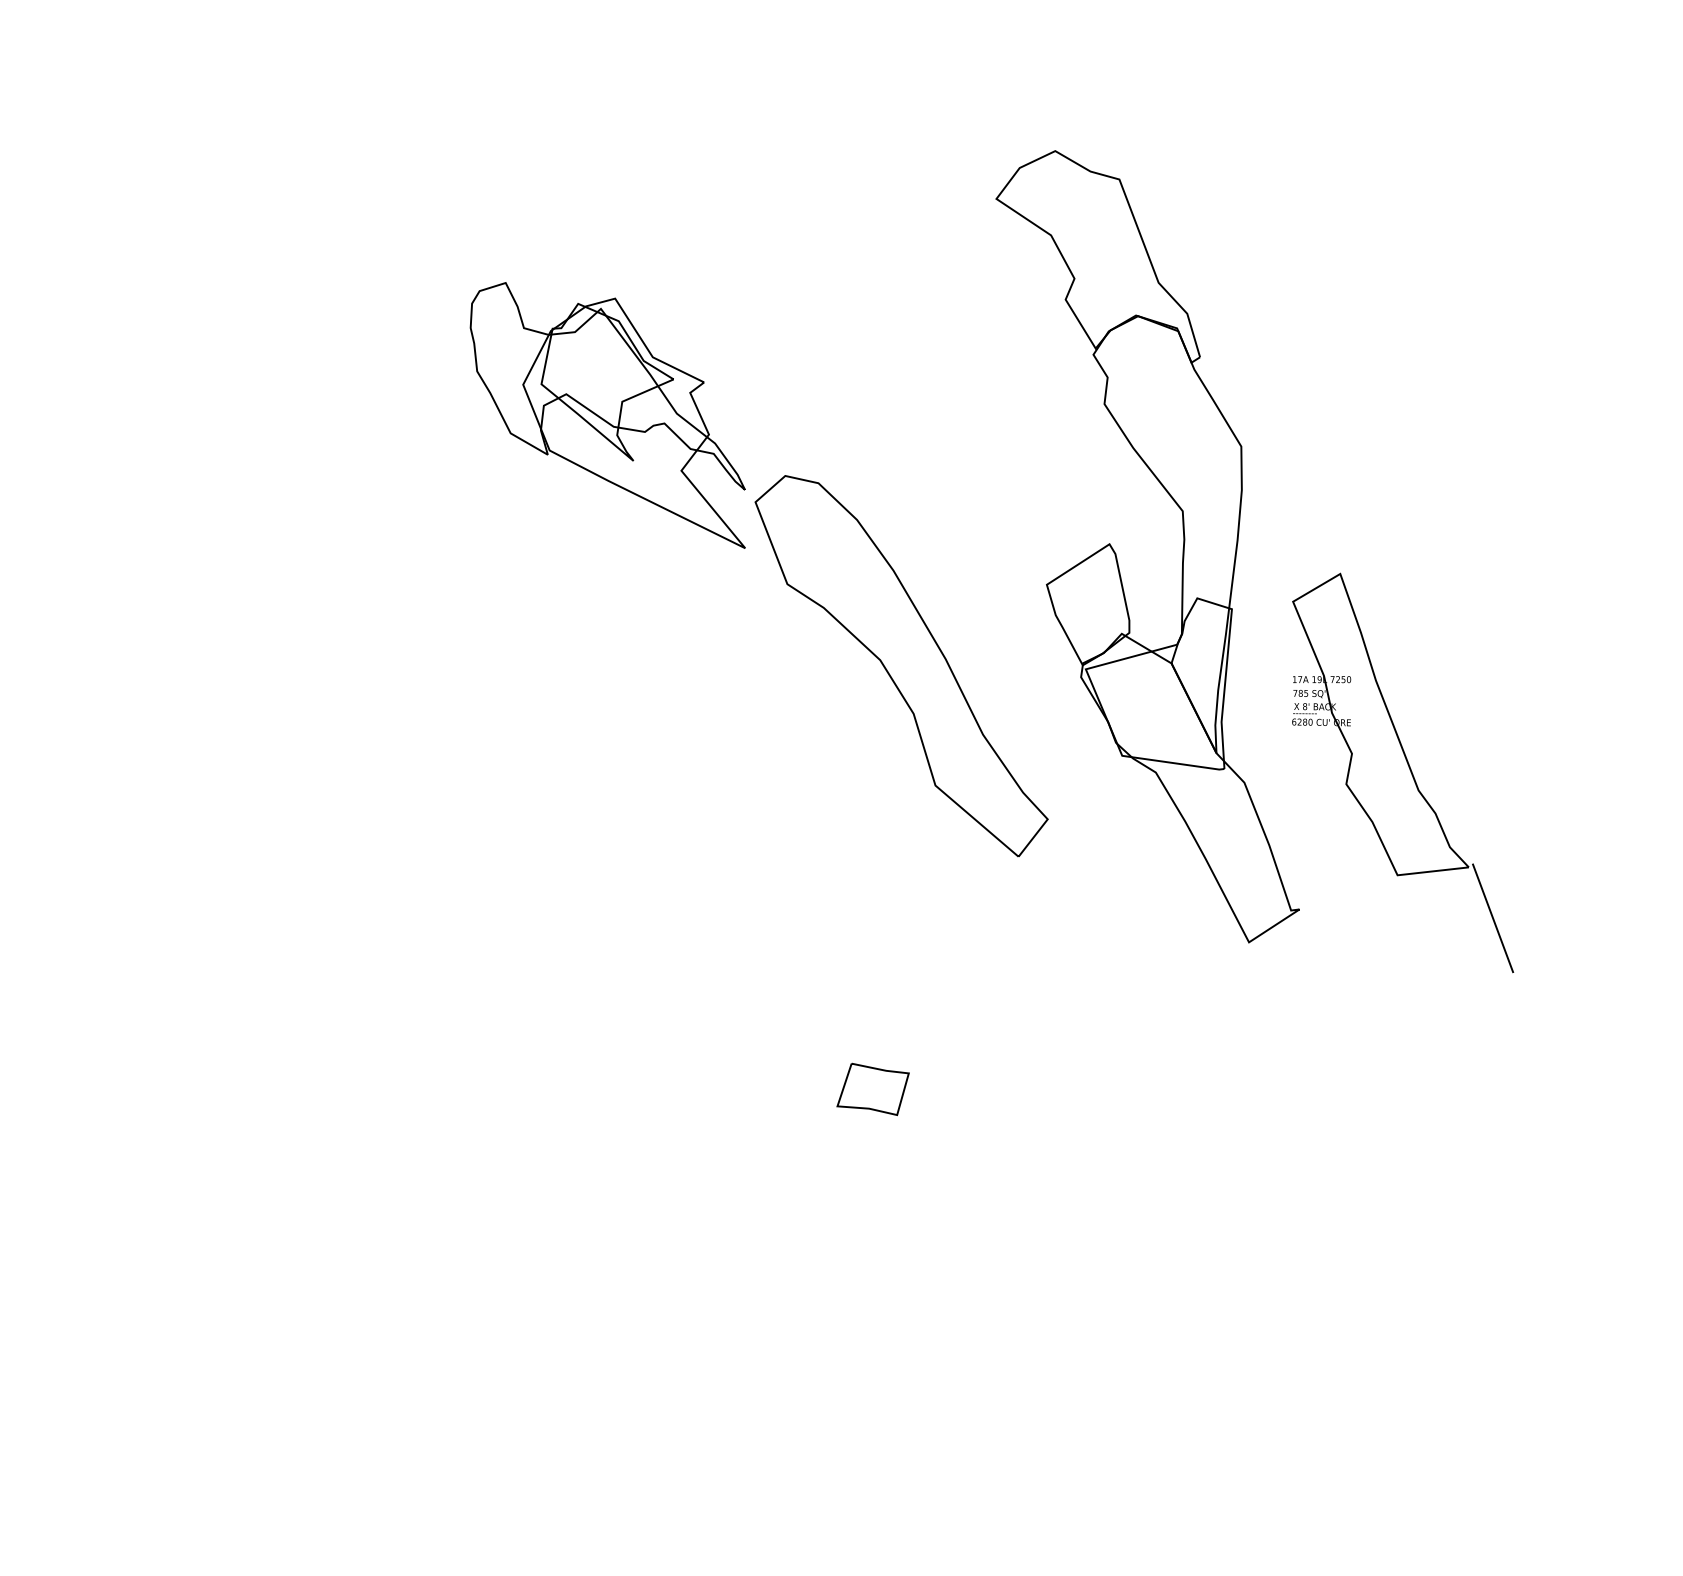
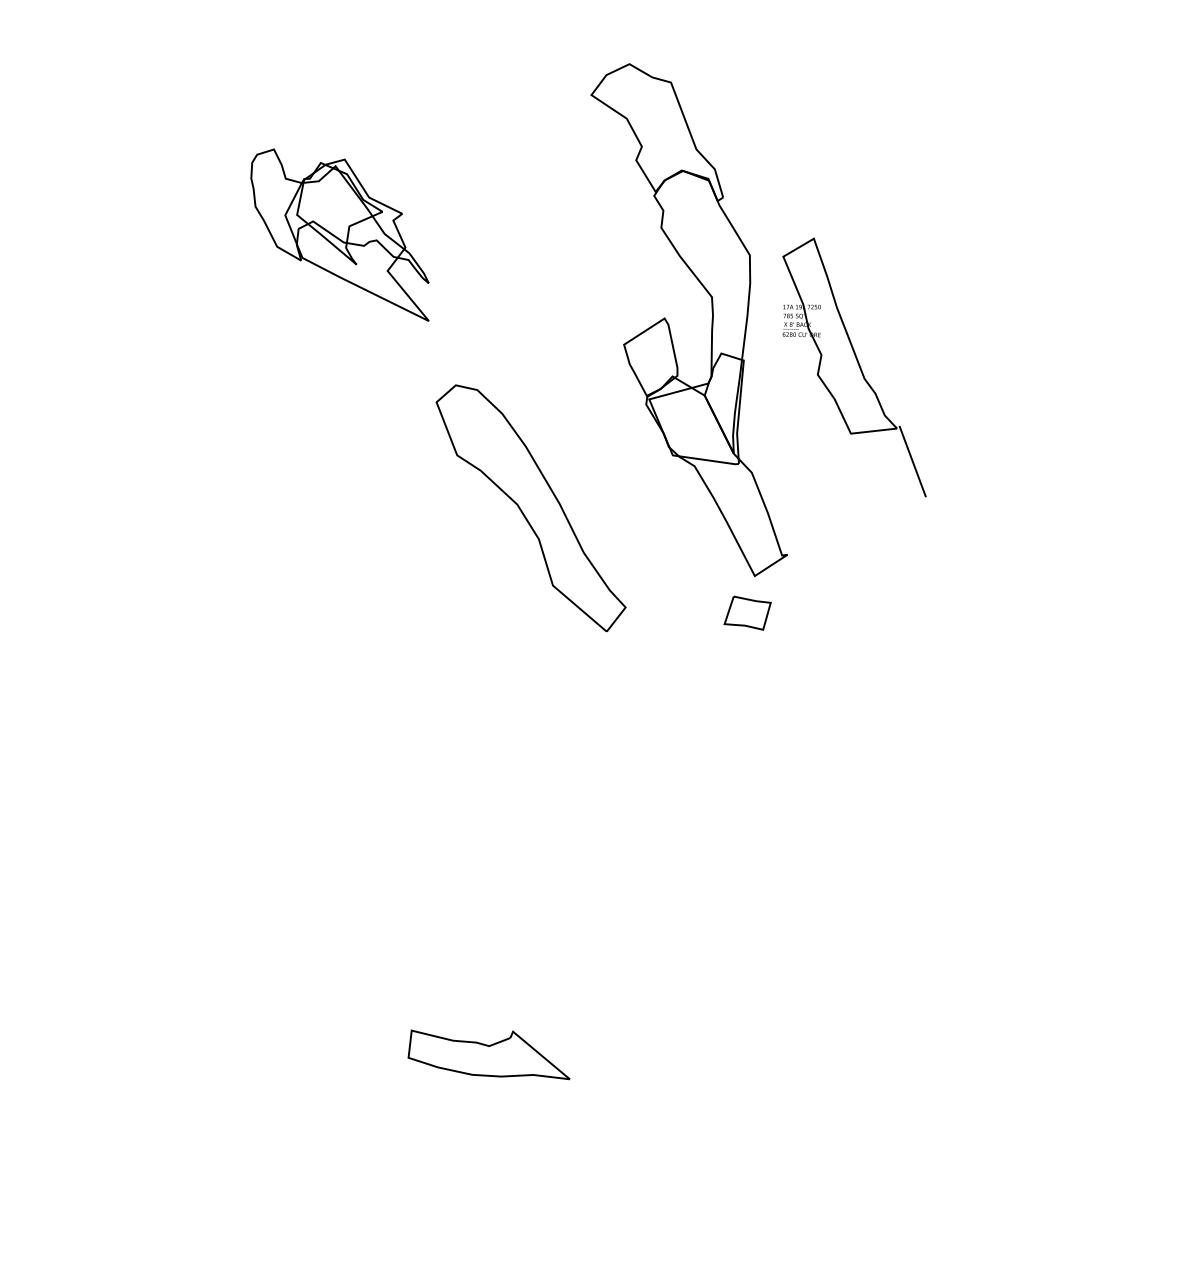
part: (900, 666) -> (530, 508), moved
part: (1403, 772) -> (854, 367), moved
part: (872, 1088) -> (747, 612), moved

